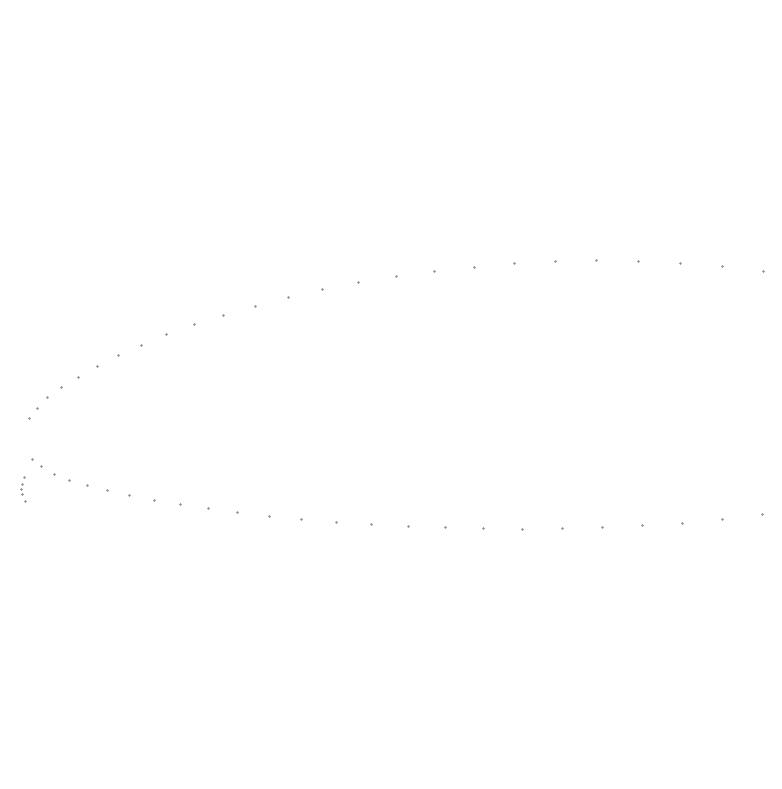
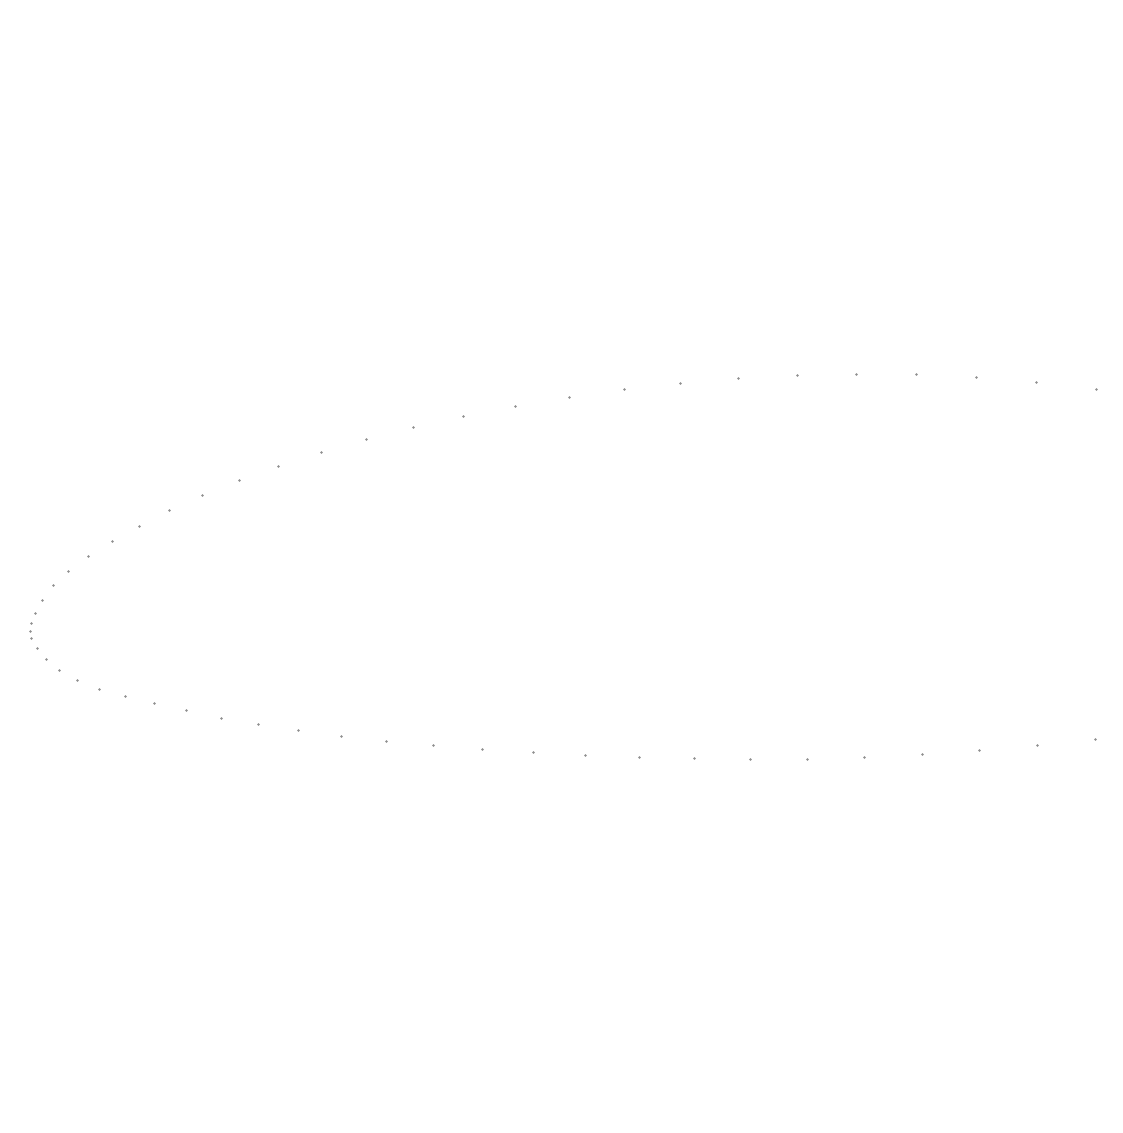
part: (23, 489) -> (33, 631), moved

